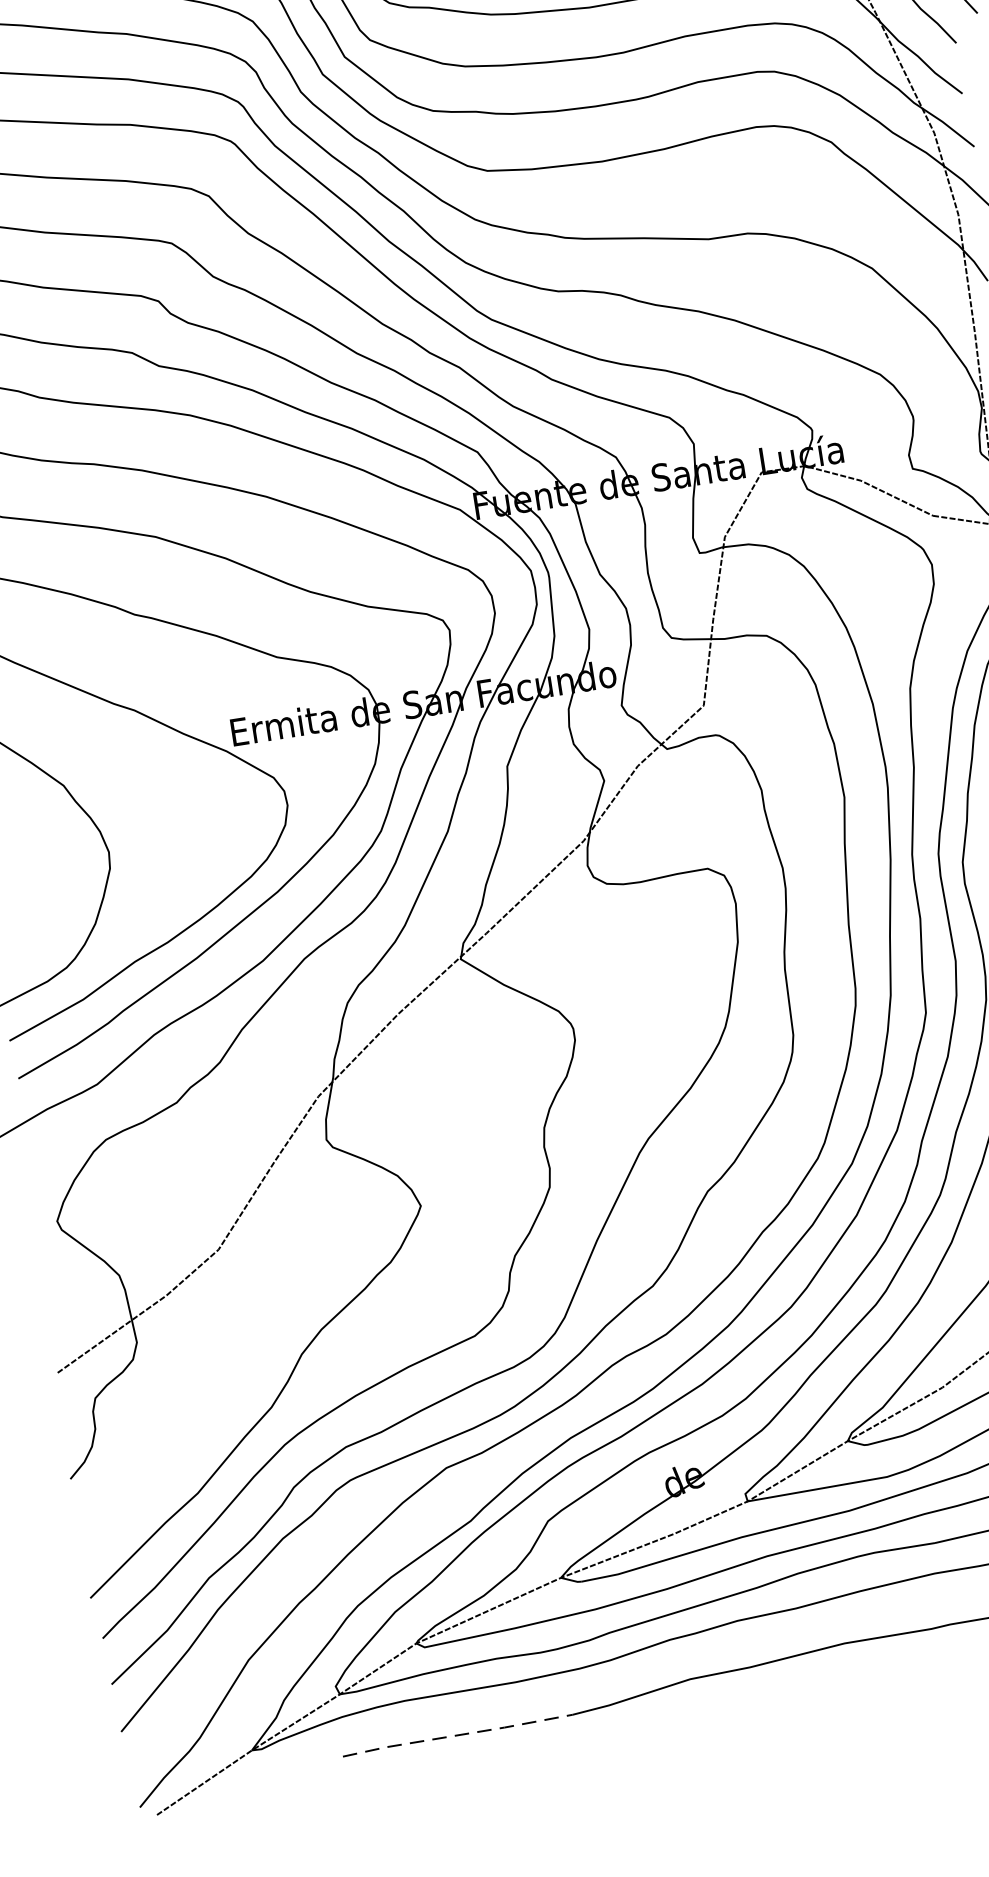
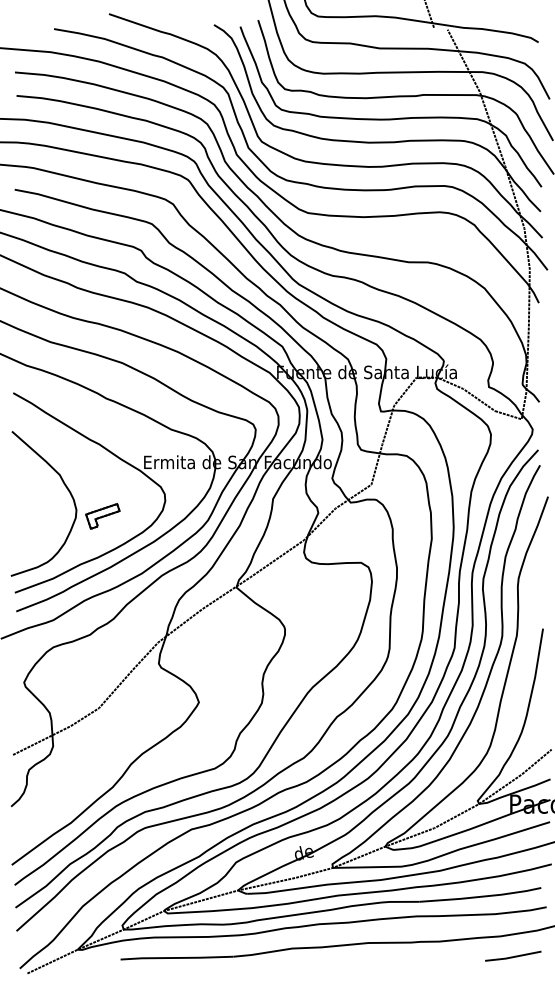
part: (164, 856) -> (102, 516), added
line: (458, 1734) -> (177, 957), dashed -> solid

